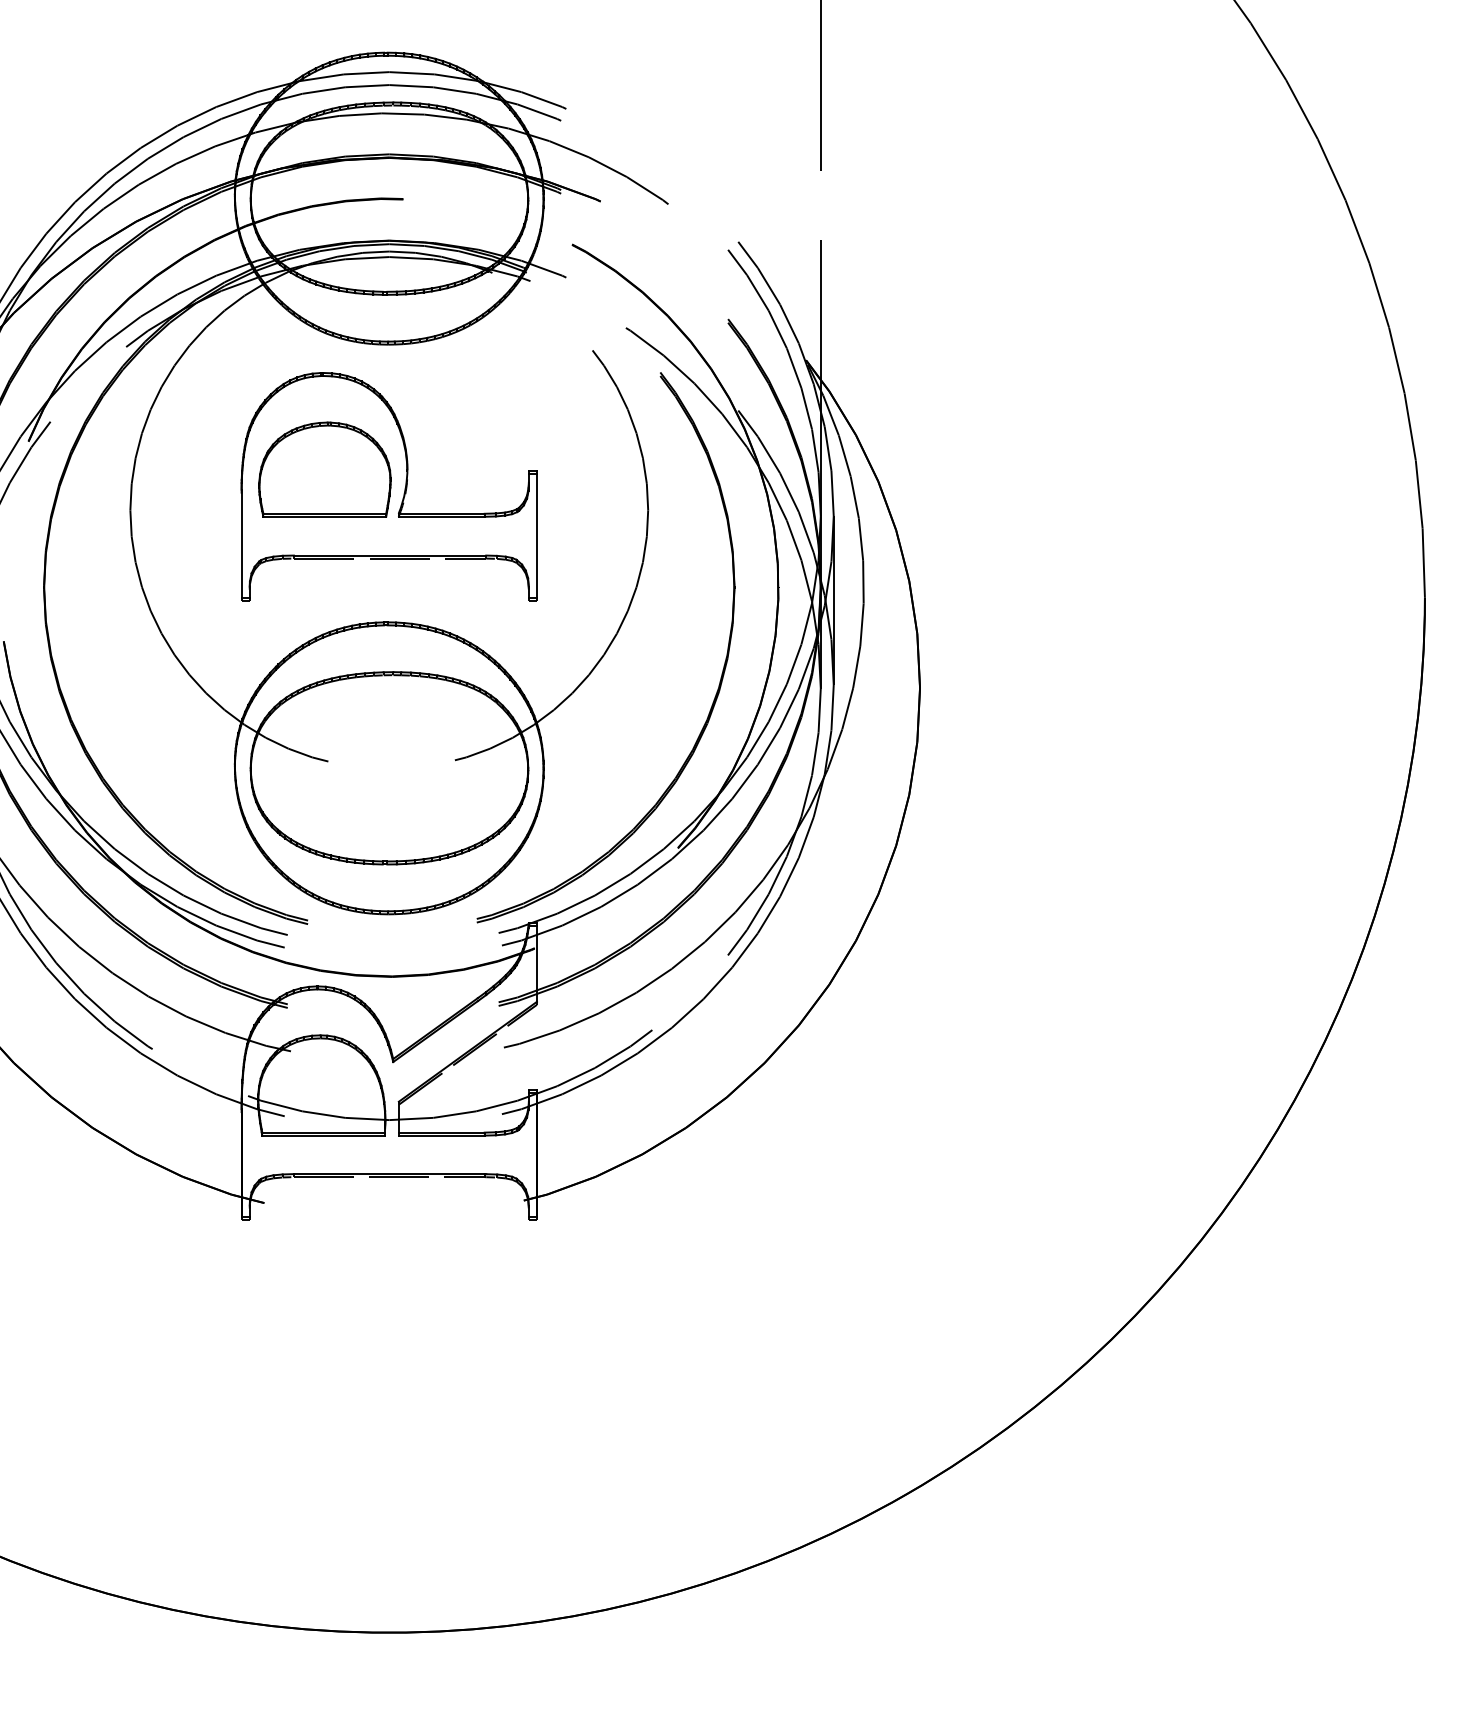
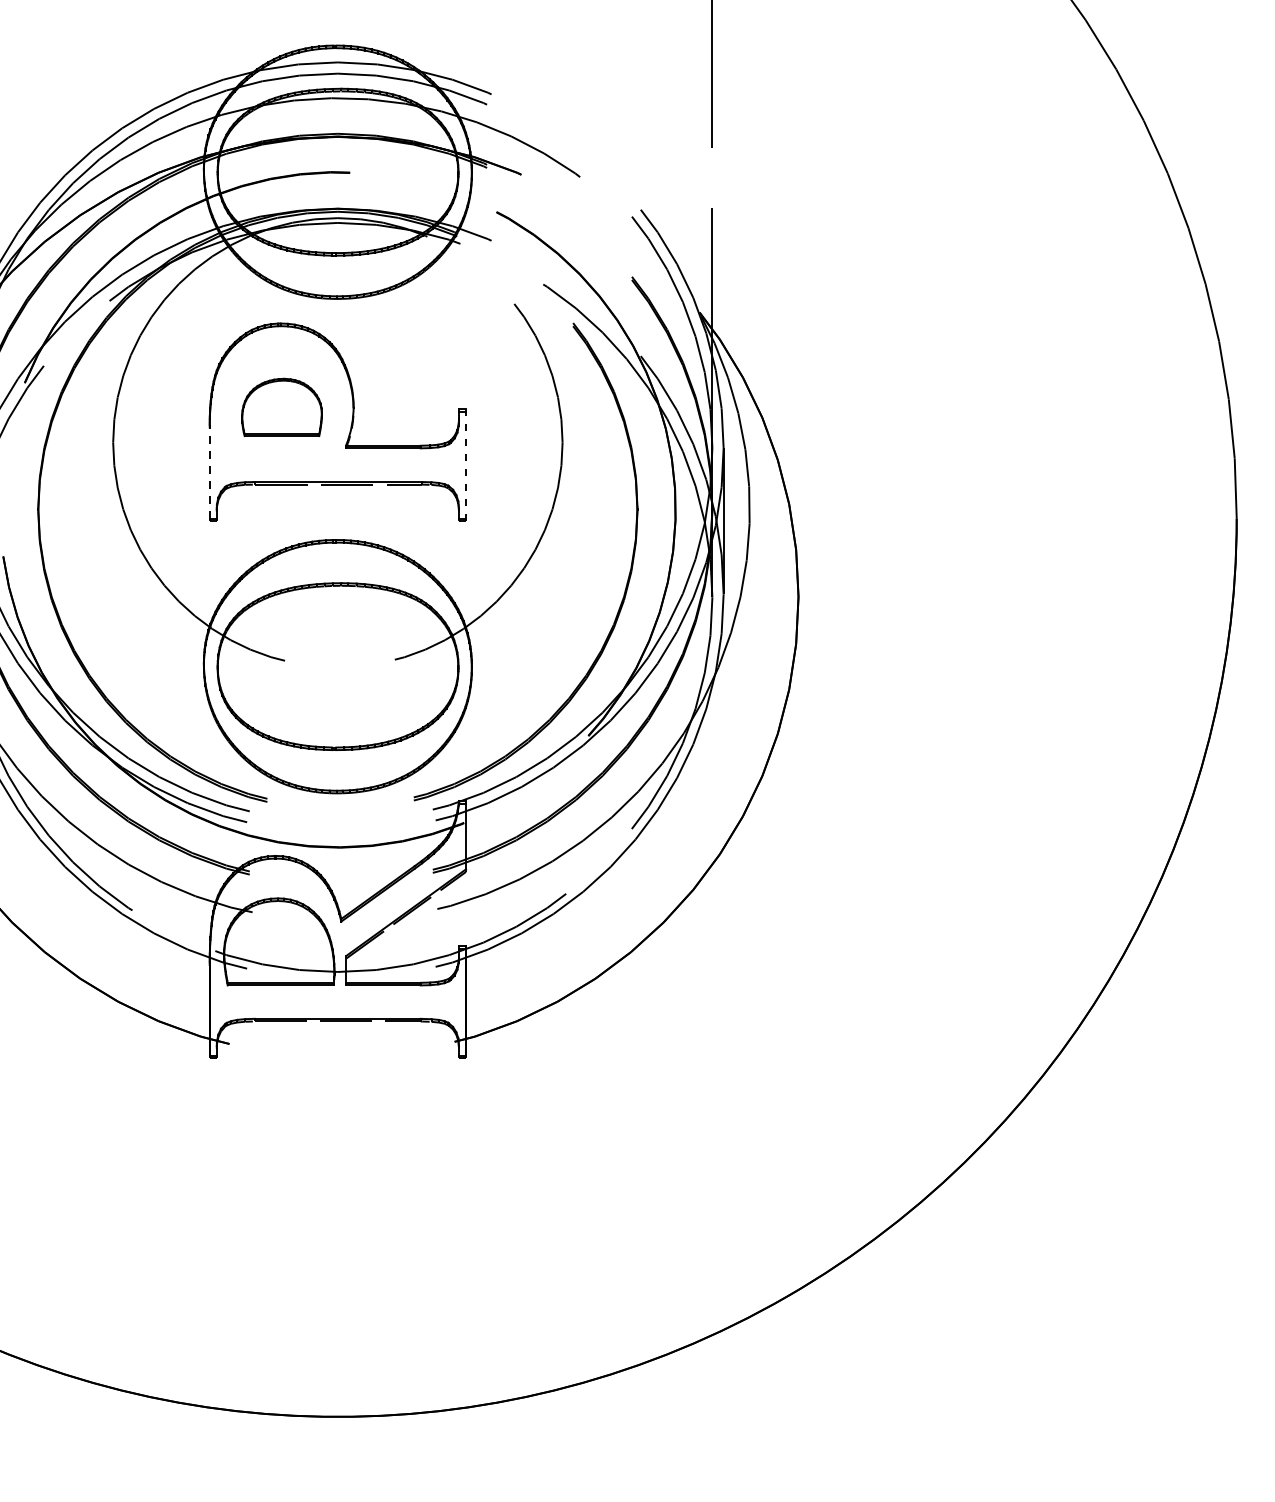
part: (324, 469) -> (281, 407), size x0.7
line: (537, 534) -> (466, 463), solid -> dashed
line: (241, 543) -> (209, 471), solid -> dashed

